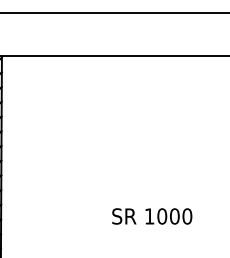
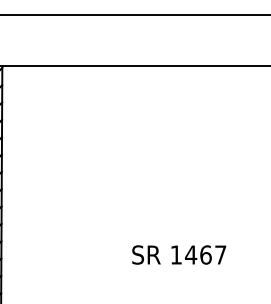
text: (174, 216) -> (205, 254), 1000 -> 1467

